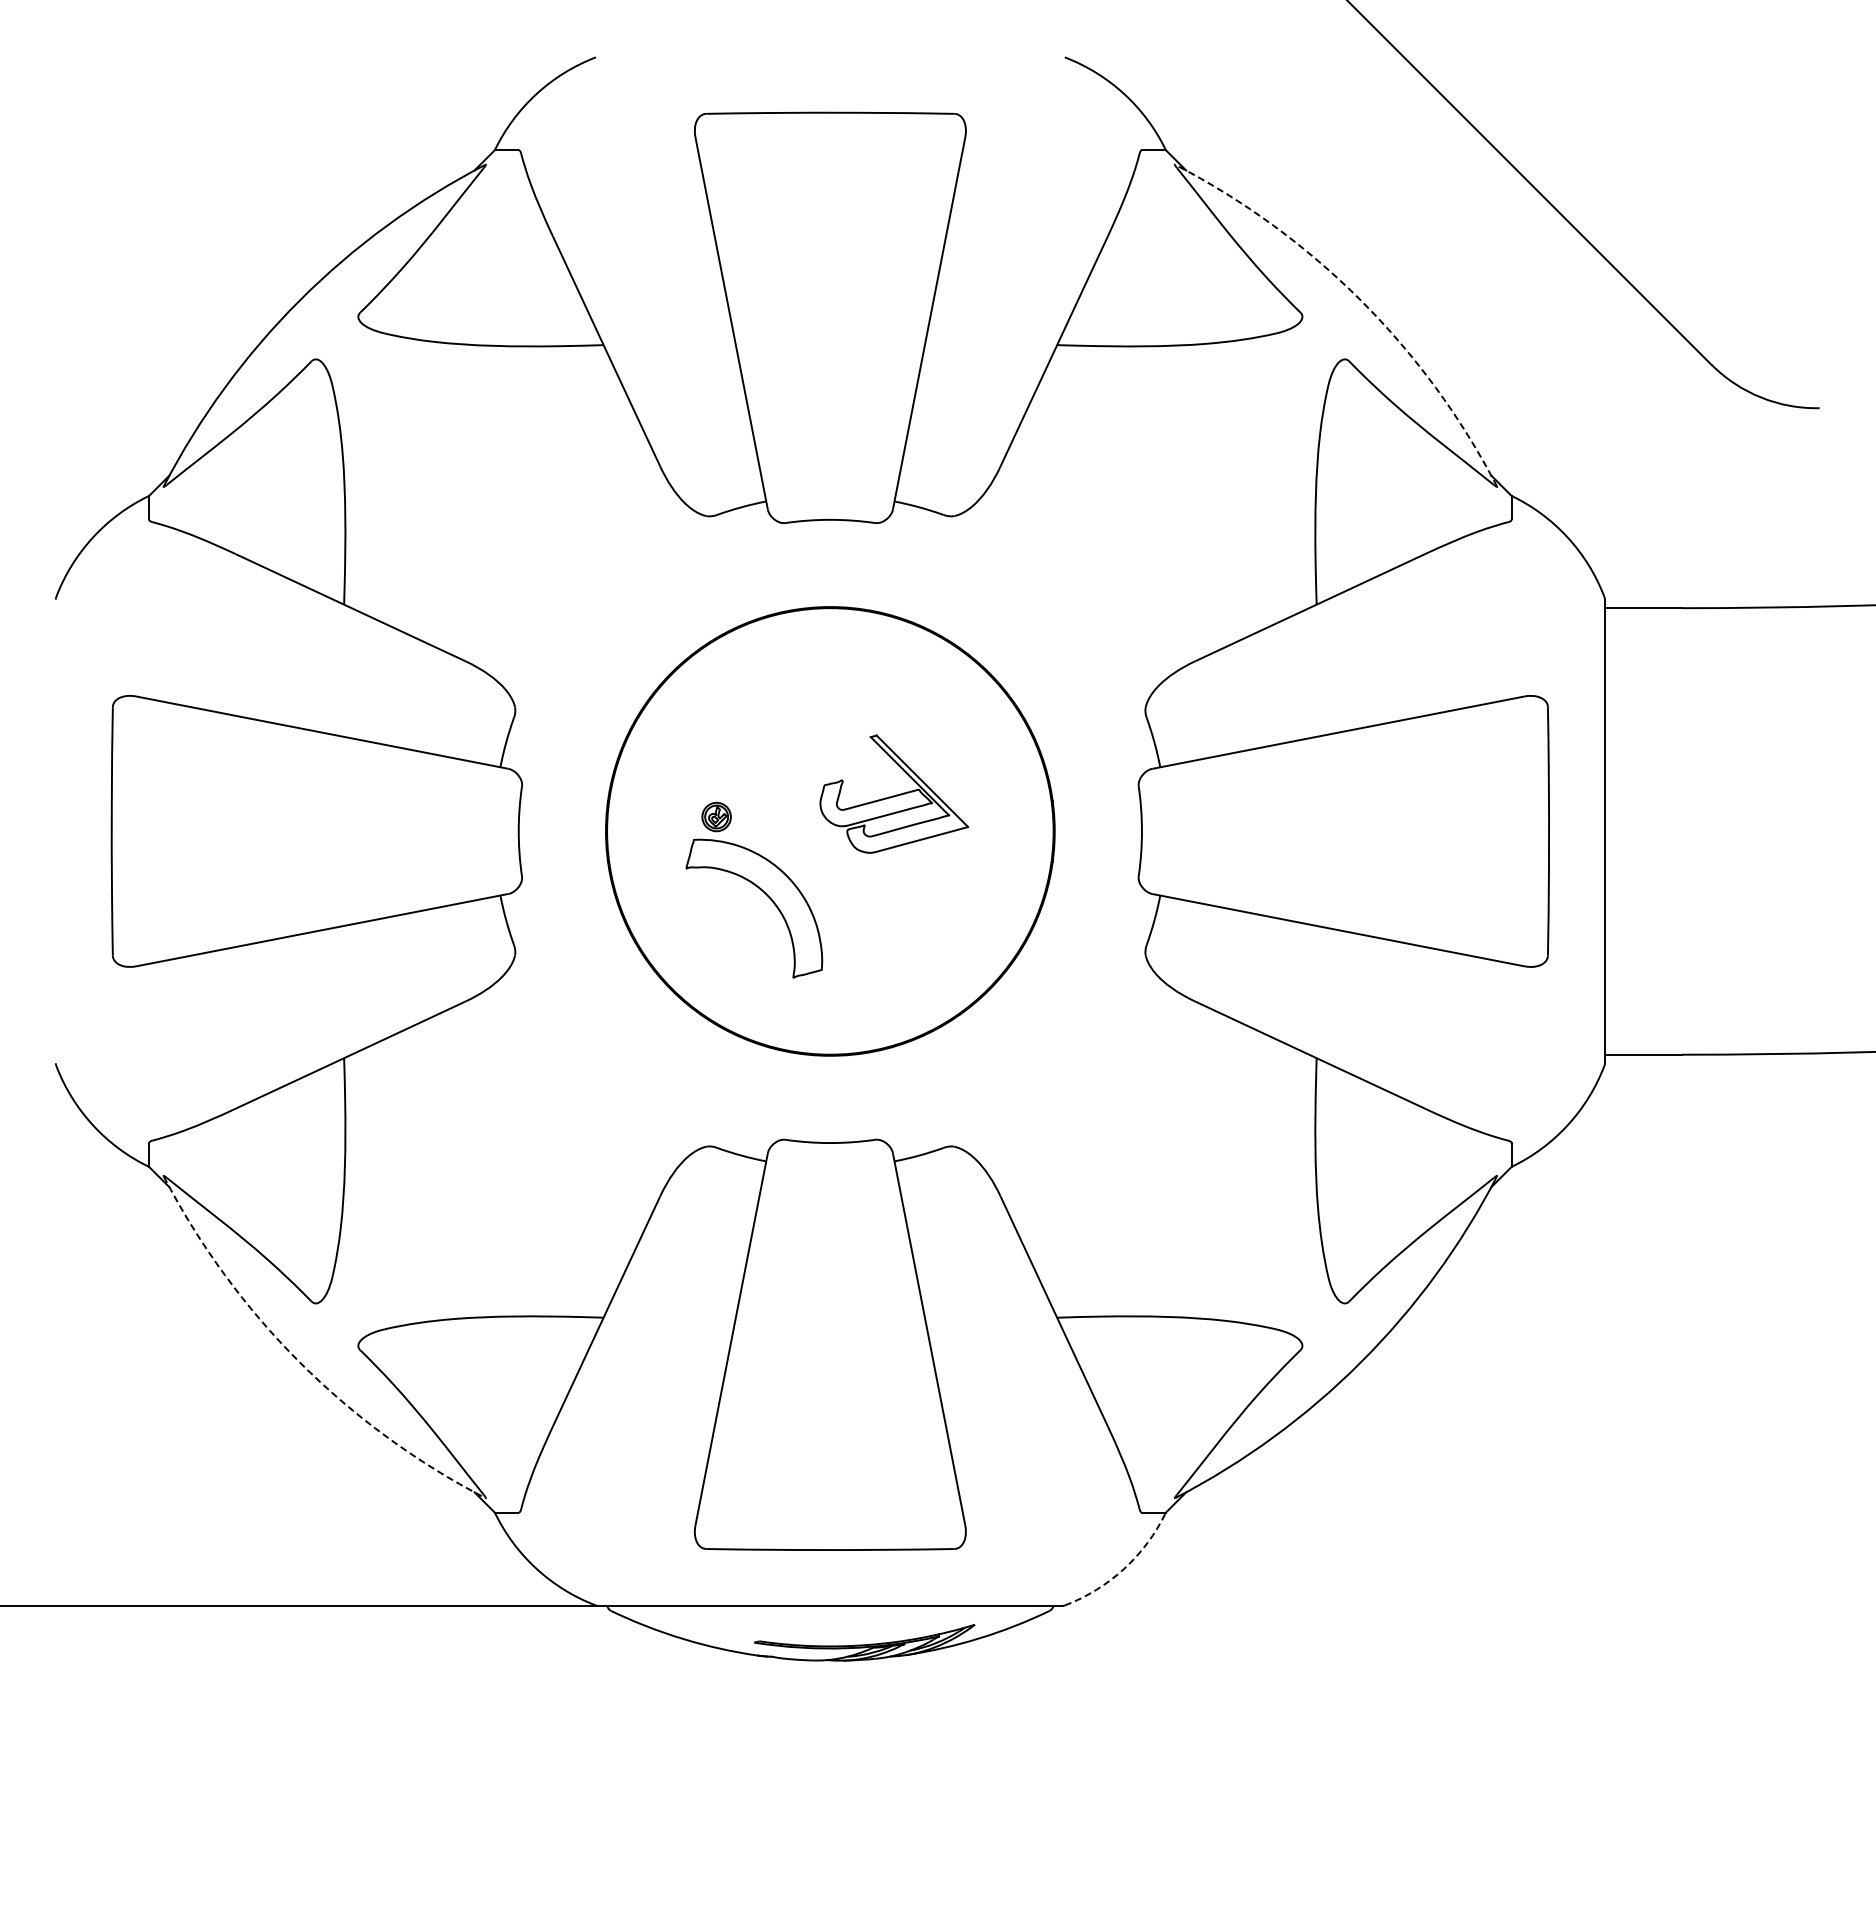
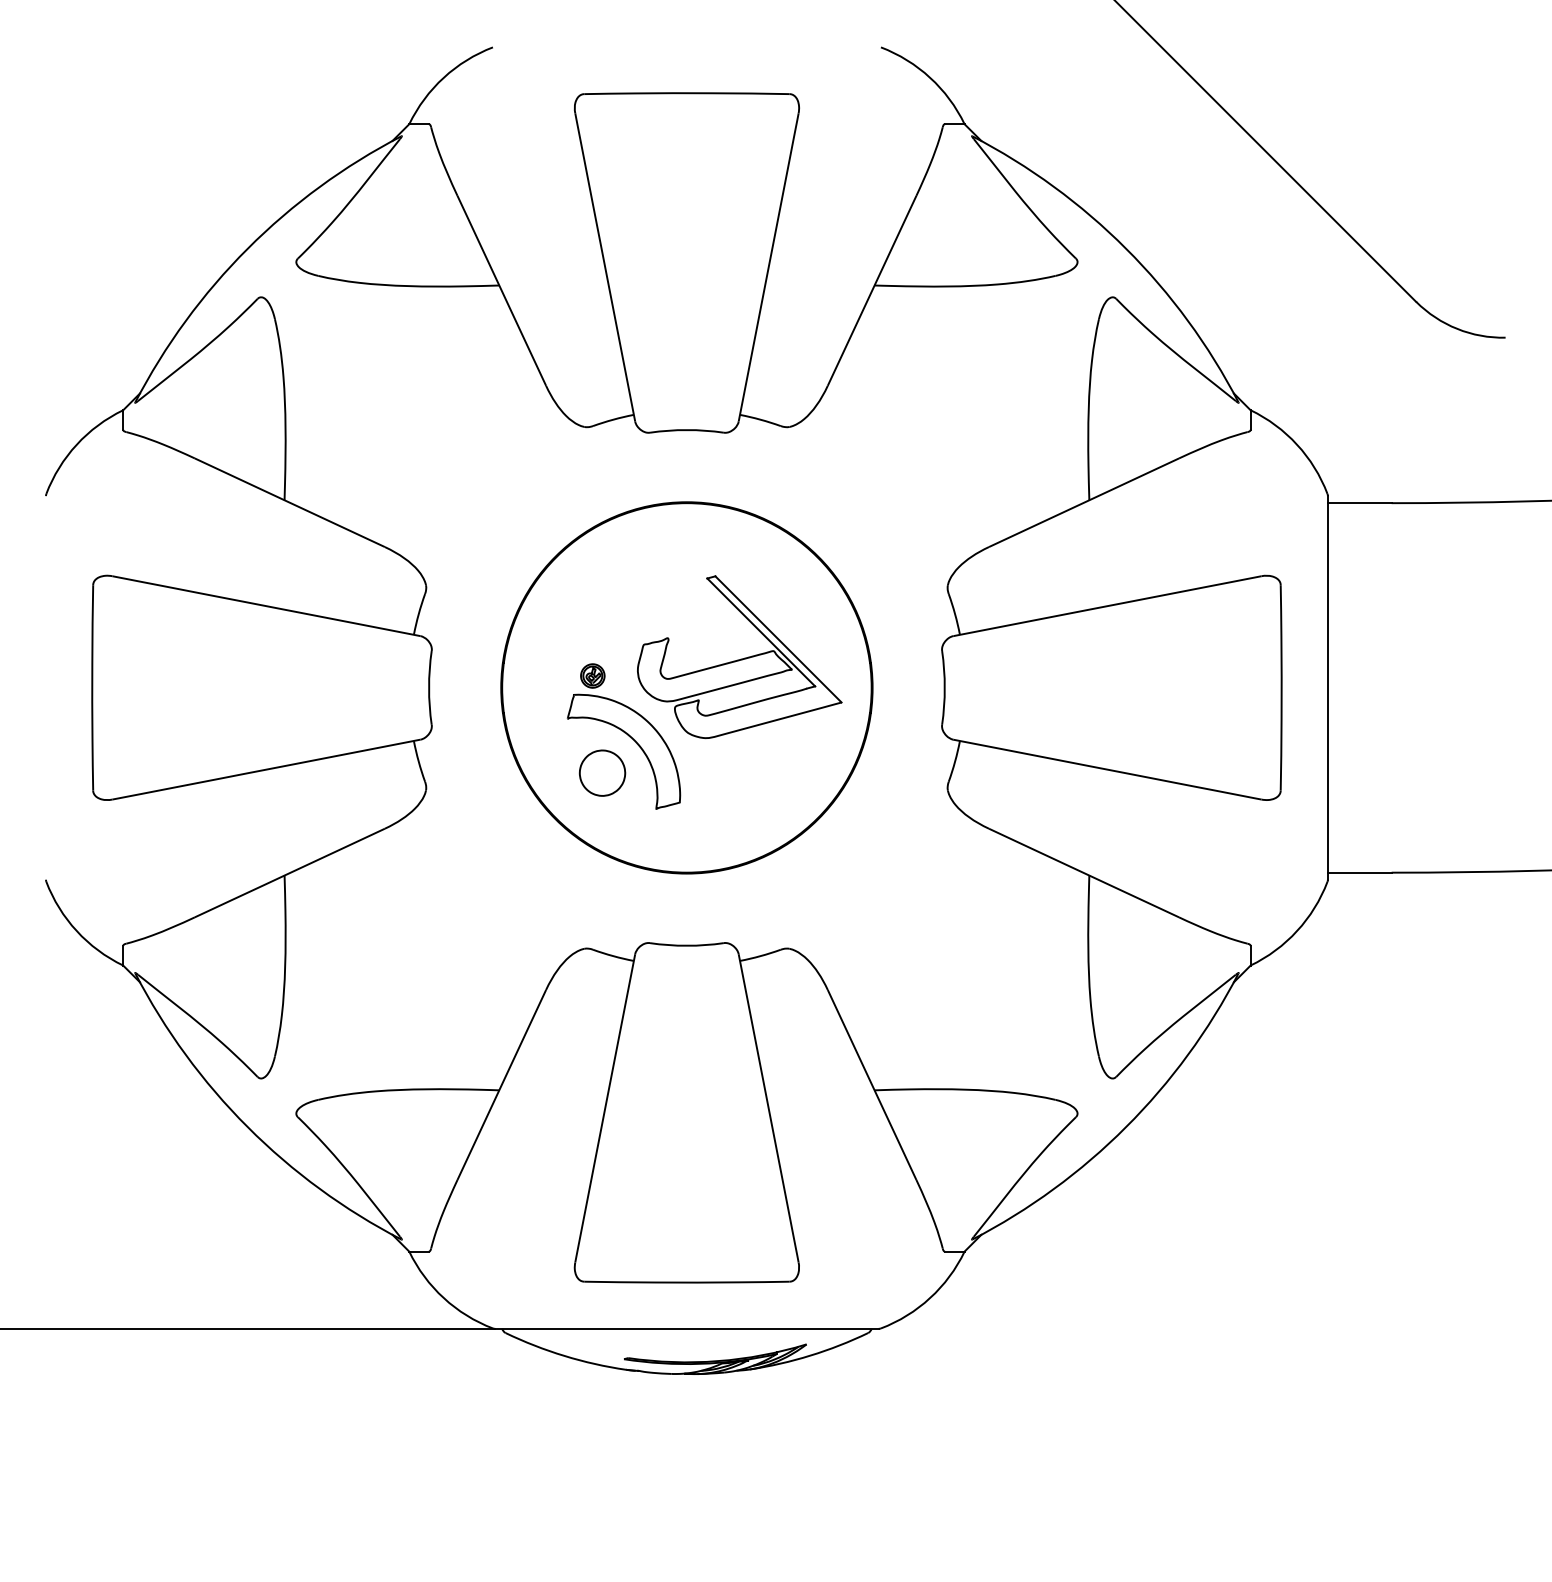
arc: (1361, 300) -> (1126, 248), dashed -> solid
part: (894, 793) -> (740, 656), size x1.67
part: (728, 934) -> (602, 773), added
arc: (299, 1362) -> (247, 1127), dashed -> solid
arc: (1124, 1568) -> (930, 1297), dashed -> solid

